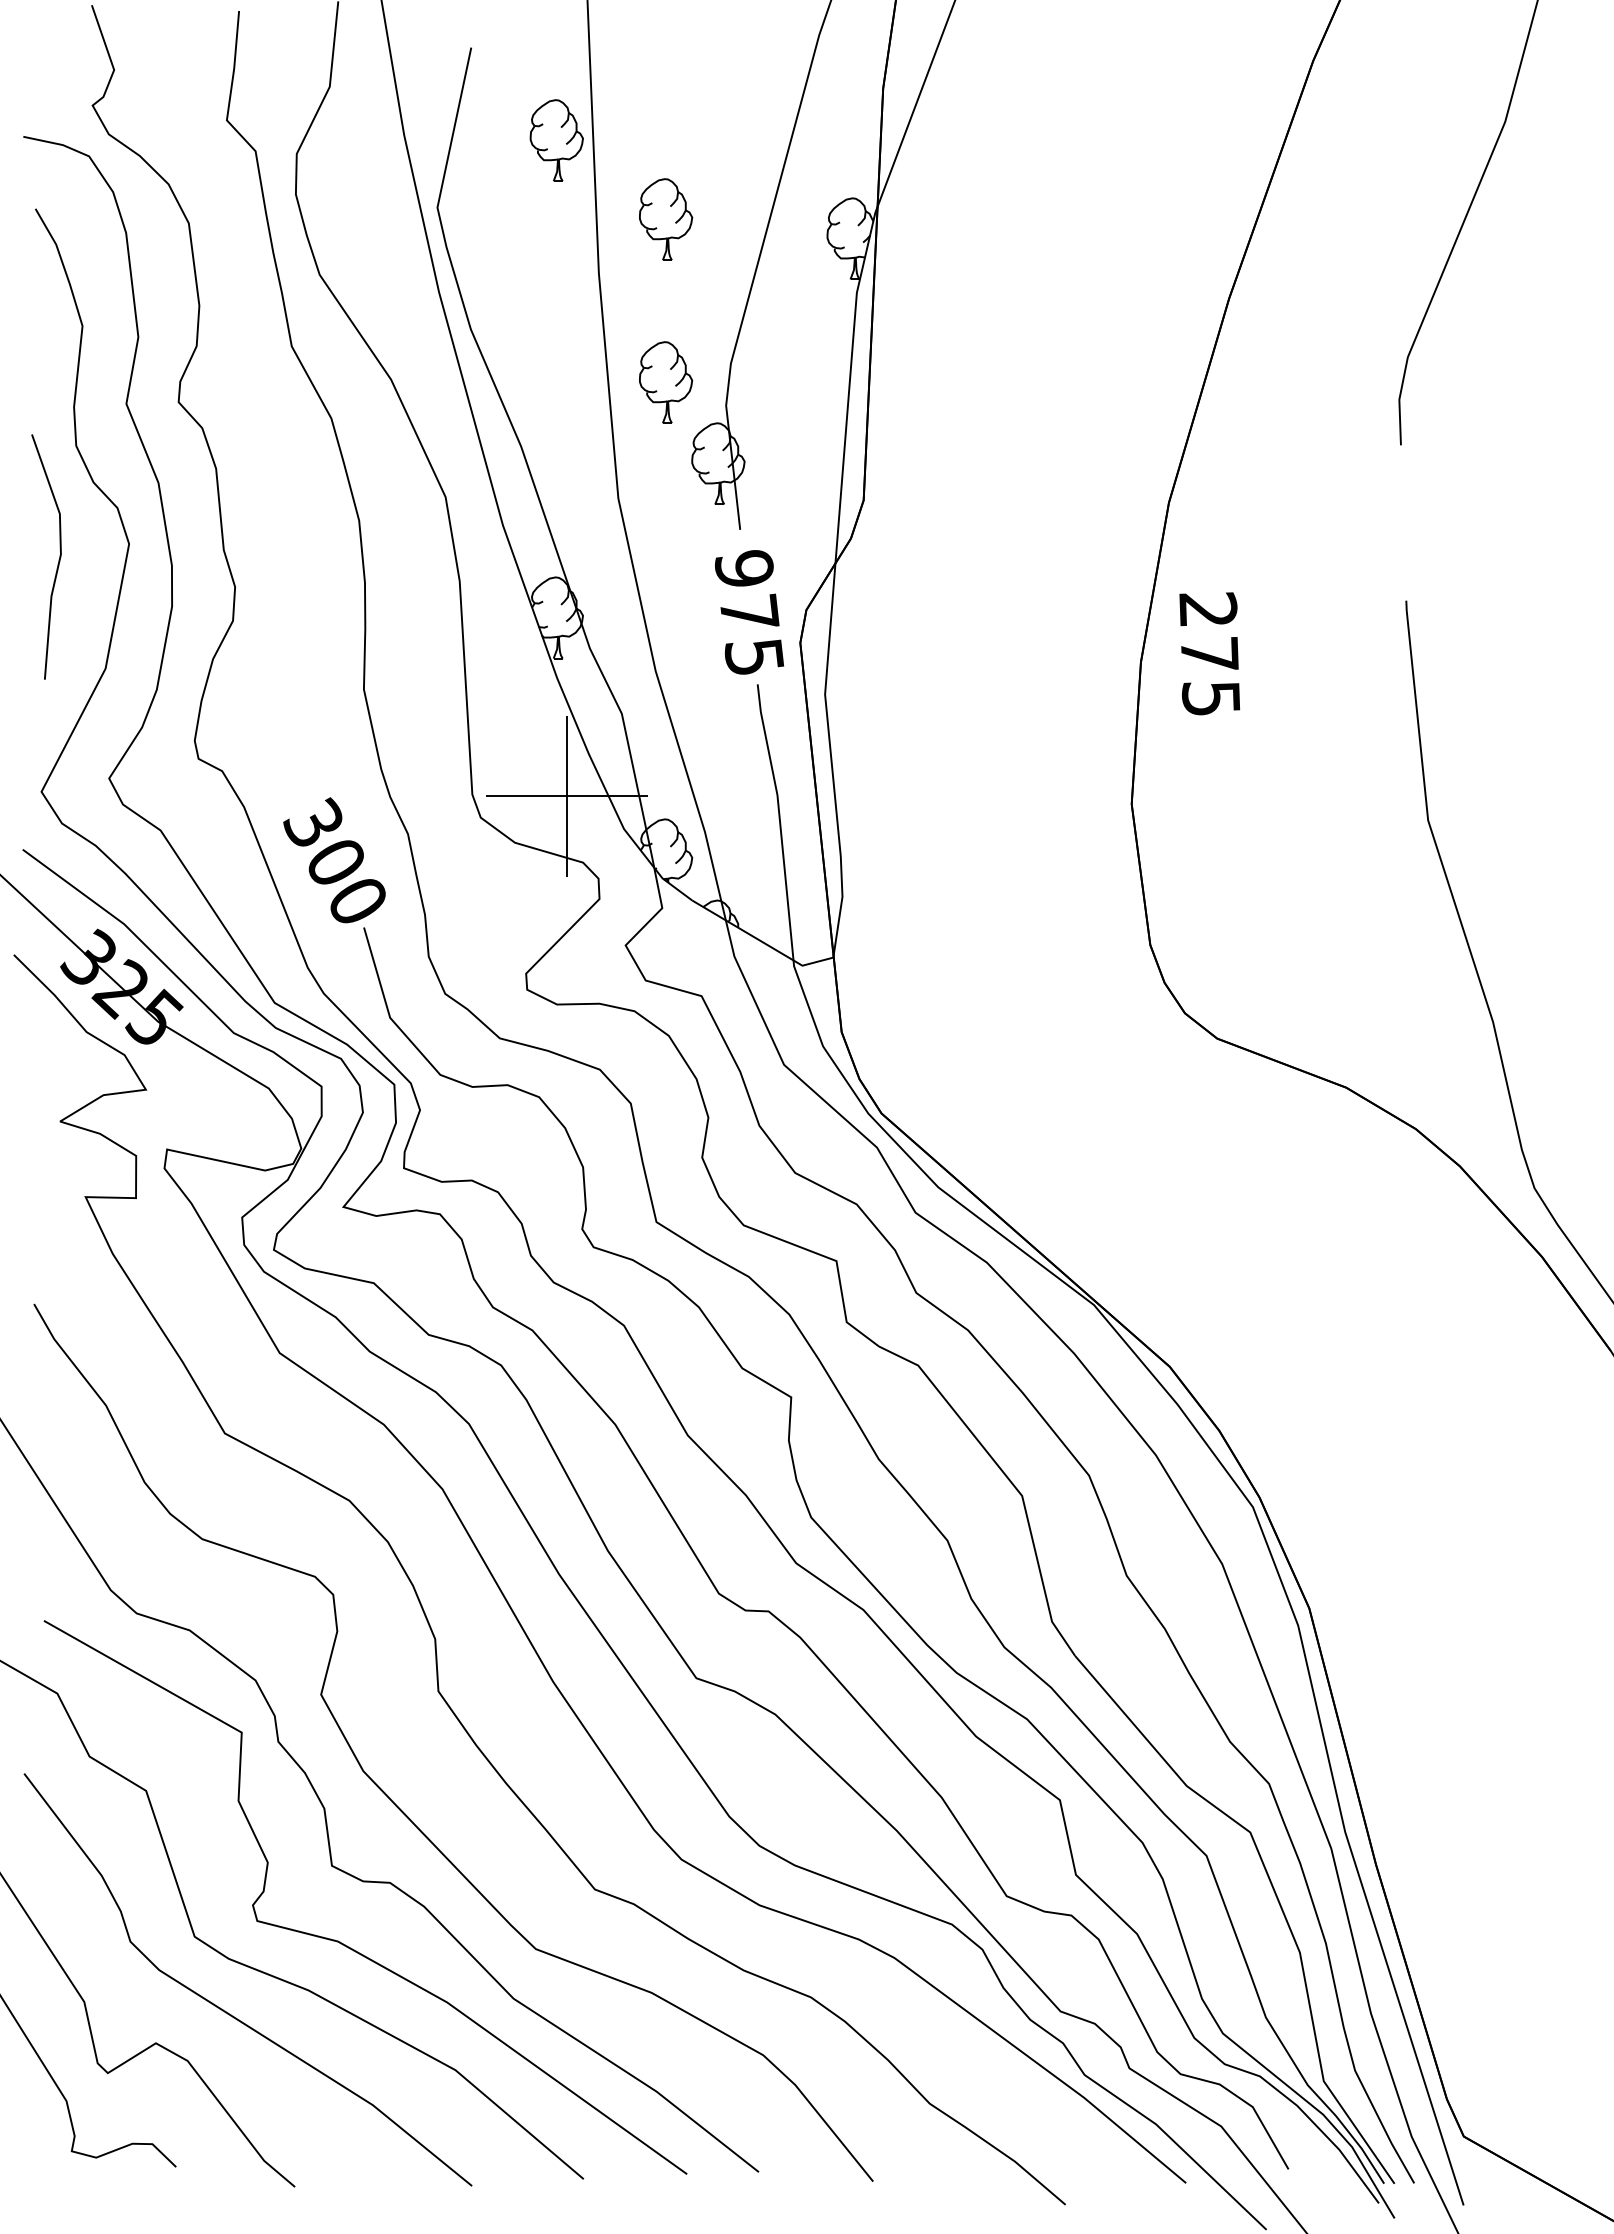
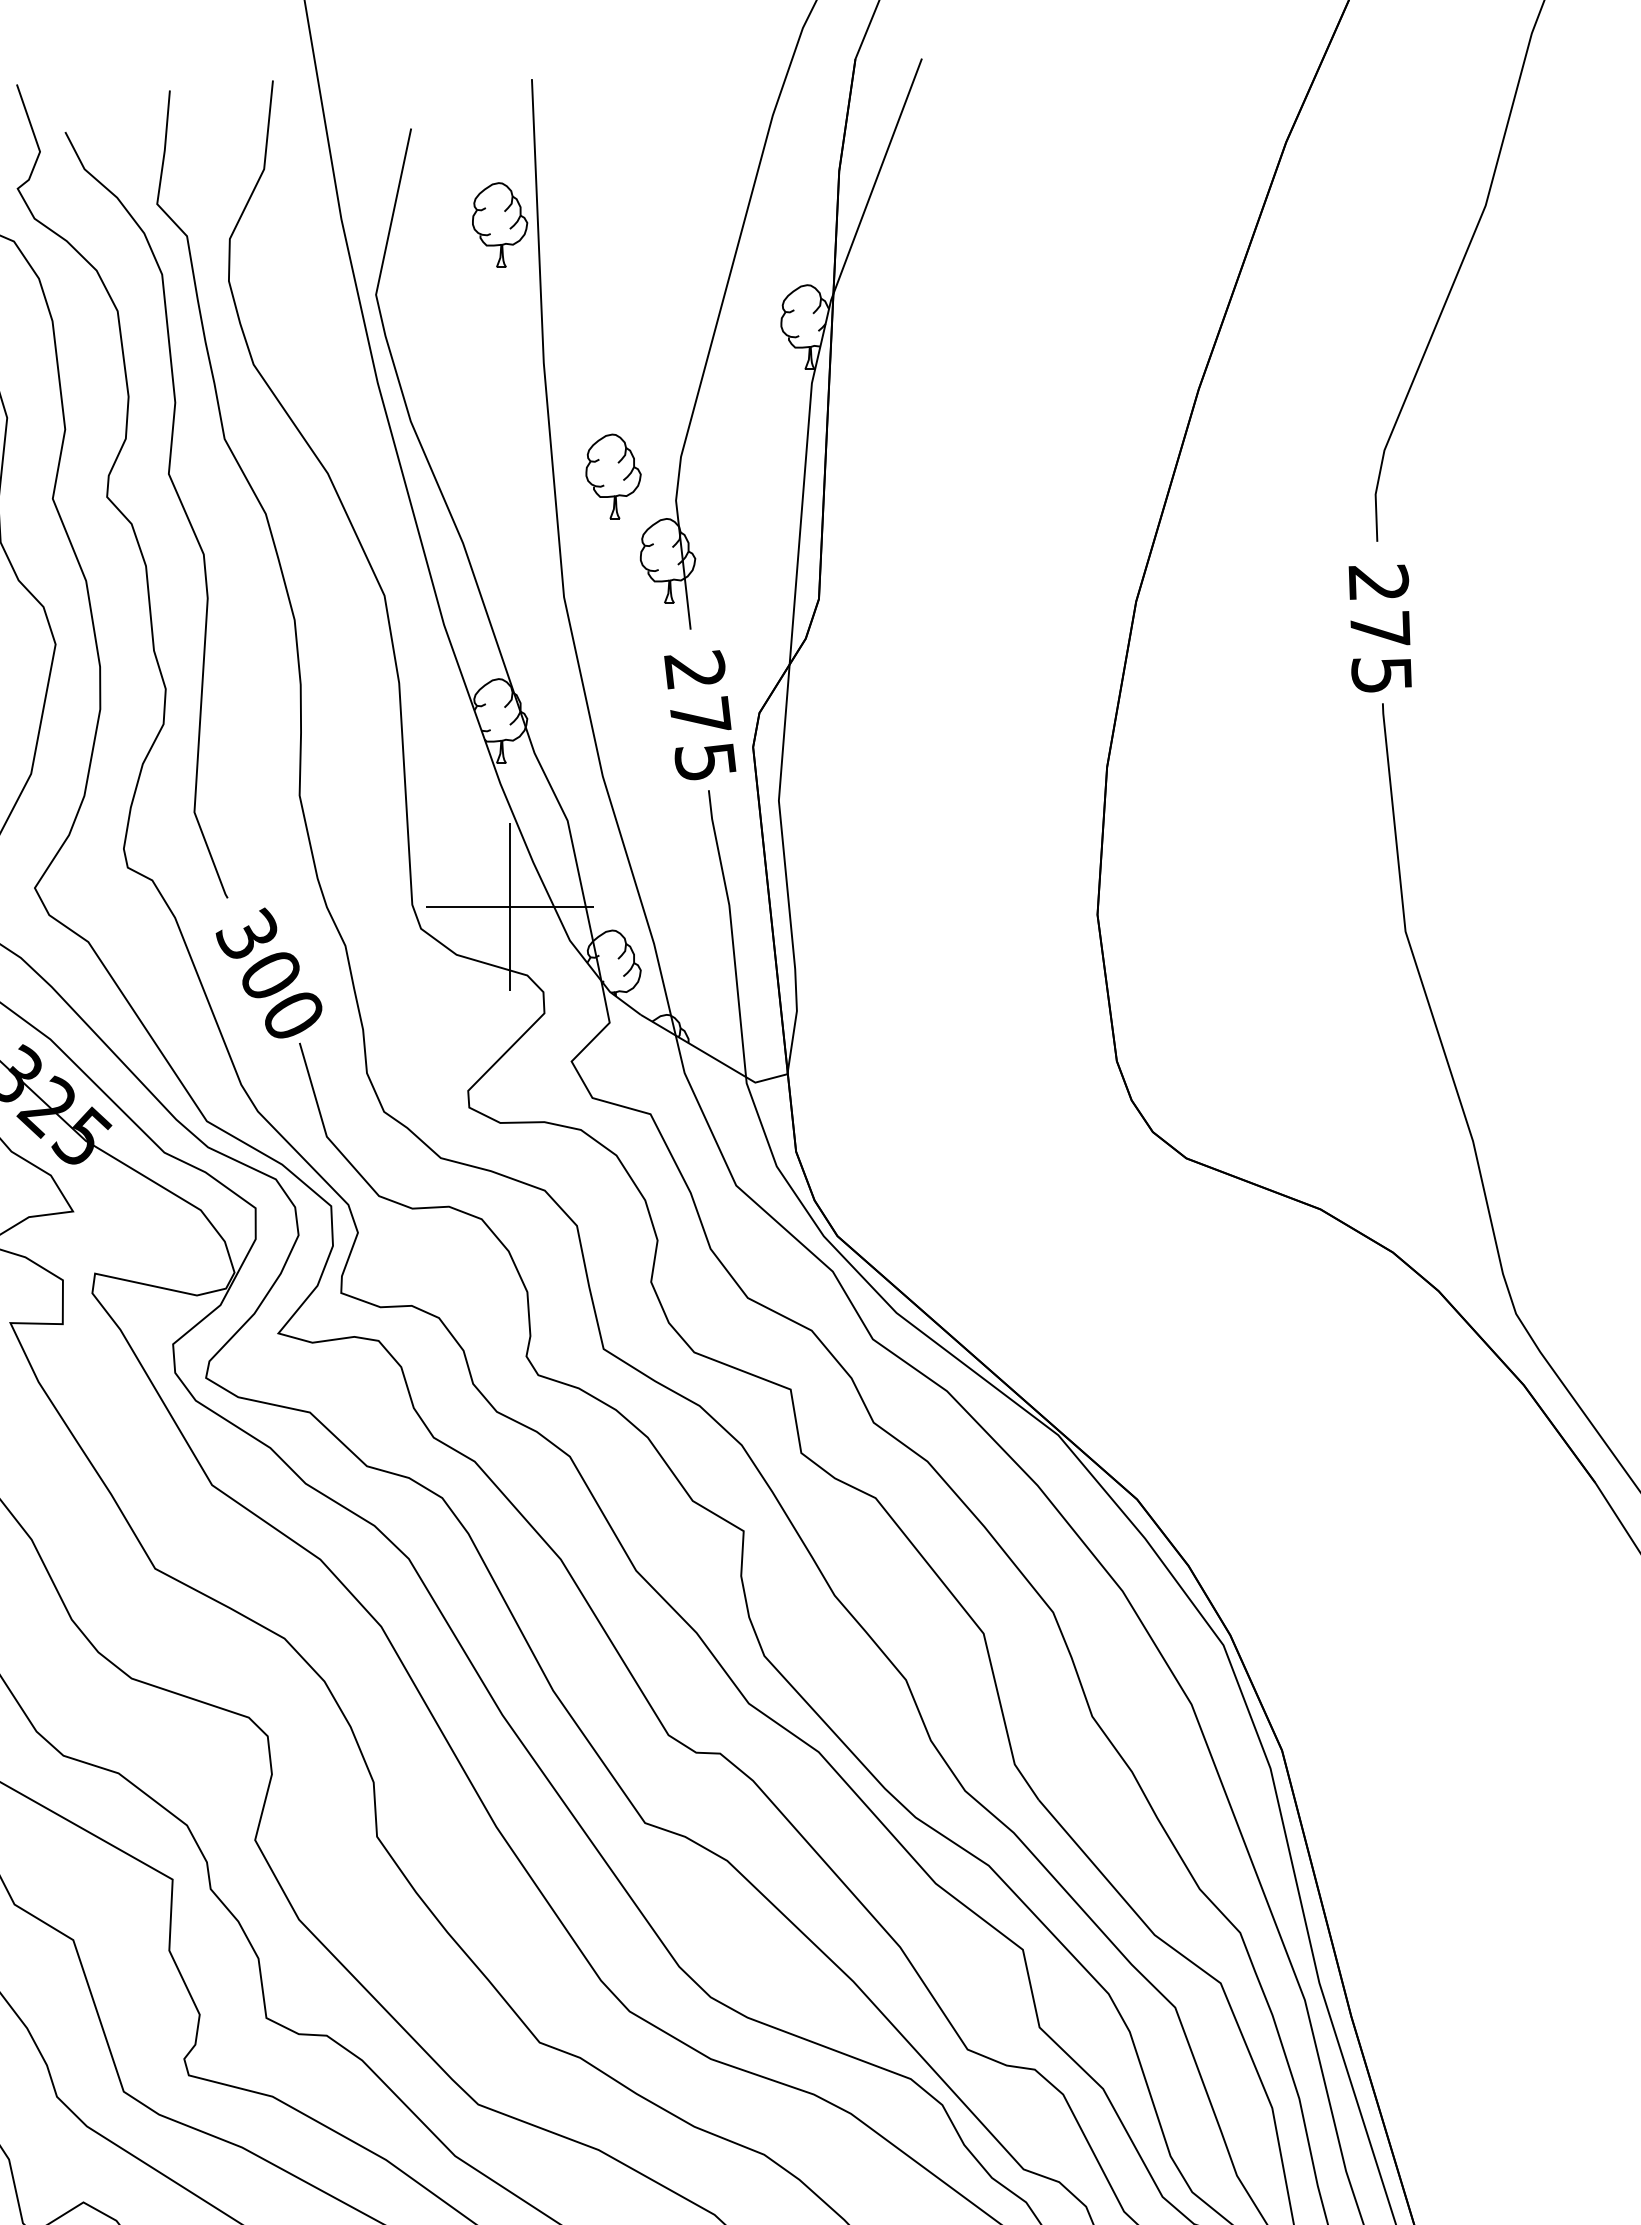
part: (666, 219) -> (614, 307), removed
curve: (247, 404) -> (178, 499), added
text: (743, 568) -> (694, 669), 975 -> 275
text: (1209, 653) -> (1379, 628), moved

